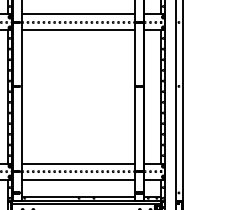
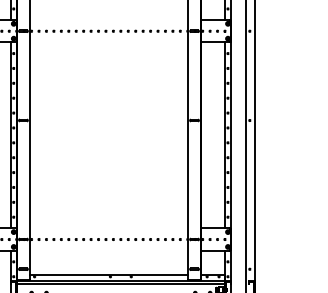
line: (77, 14) -> (108, 20), removed
line: (77, 30) -> (108, 42), removed
line: (77, 163) -> (108, 228), removed
line: (77, 179) -> (108, 250), removed

